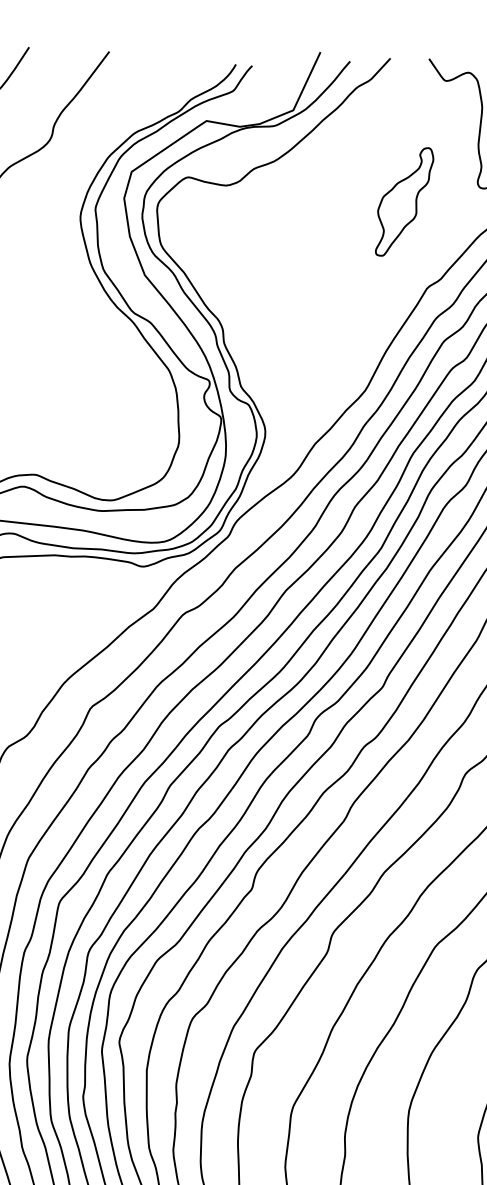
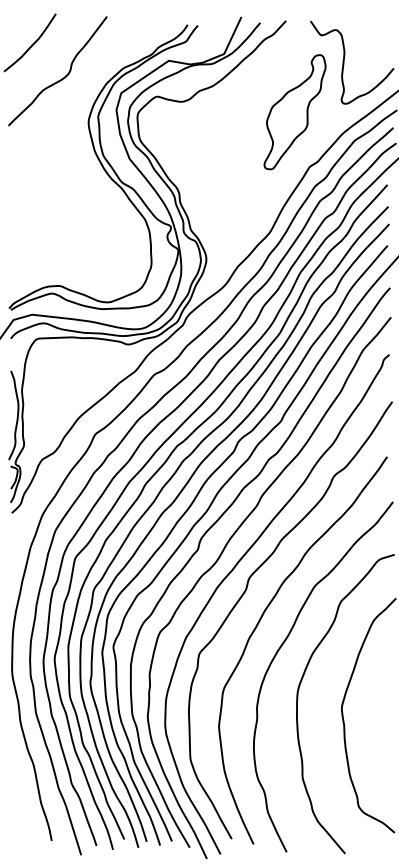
part: (403, 202) -> (294, 112), size x1.67

